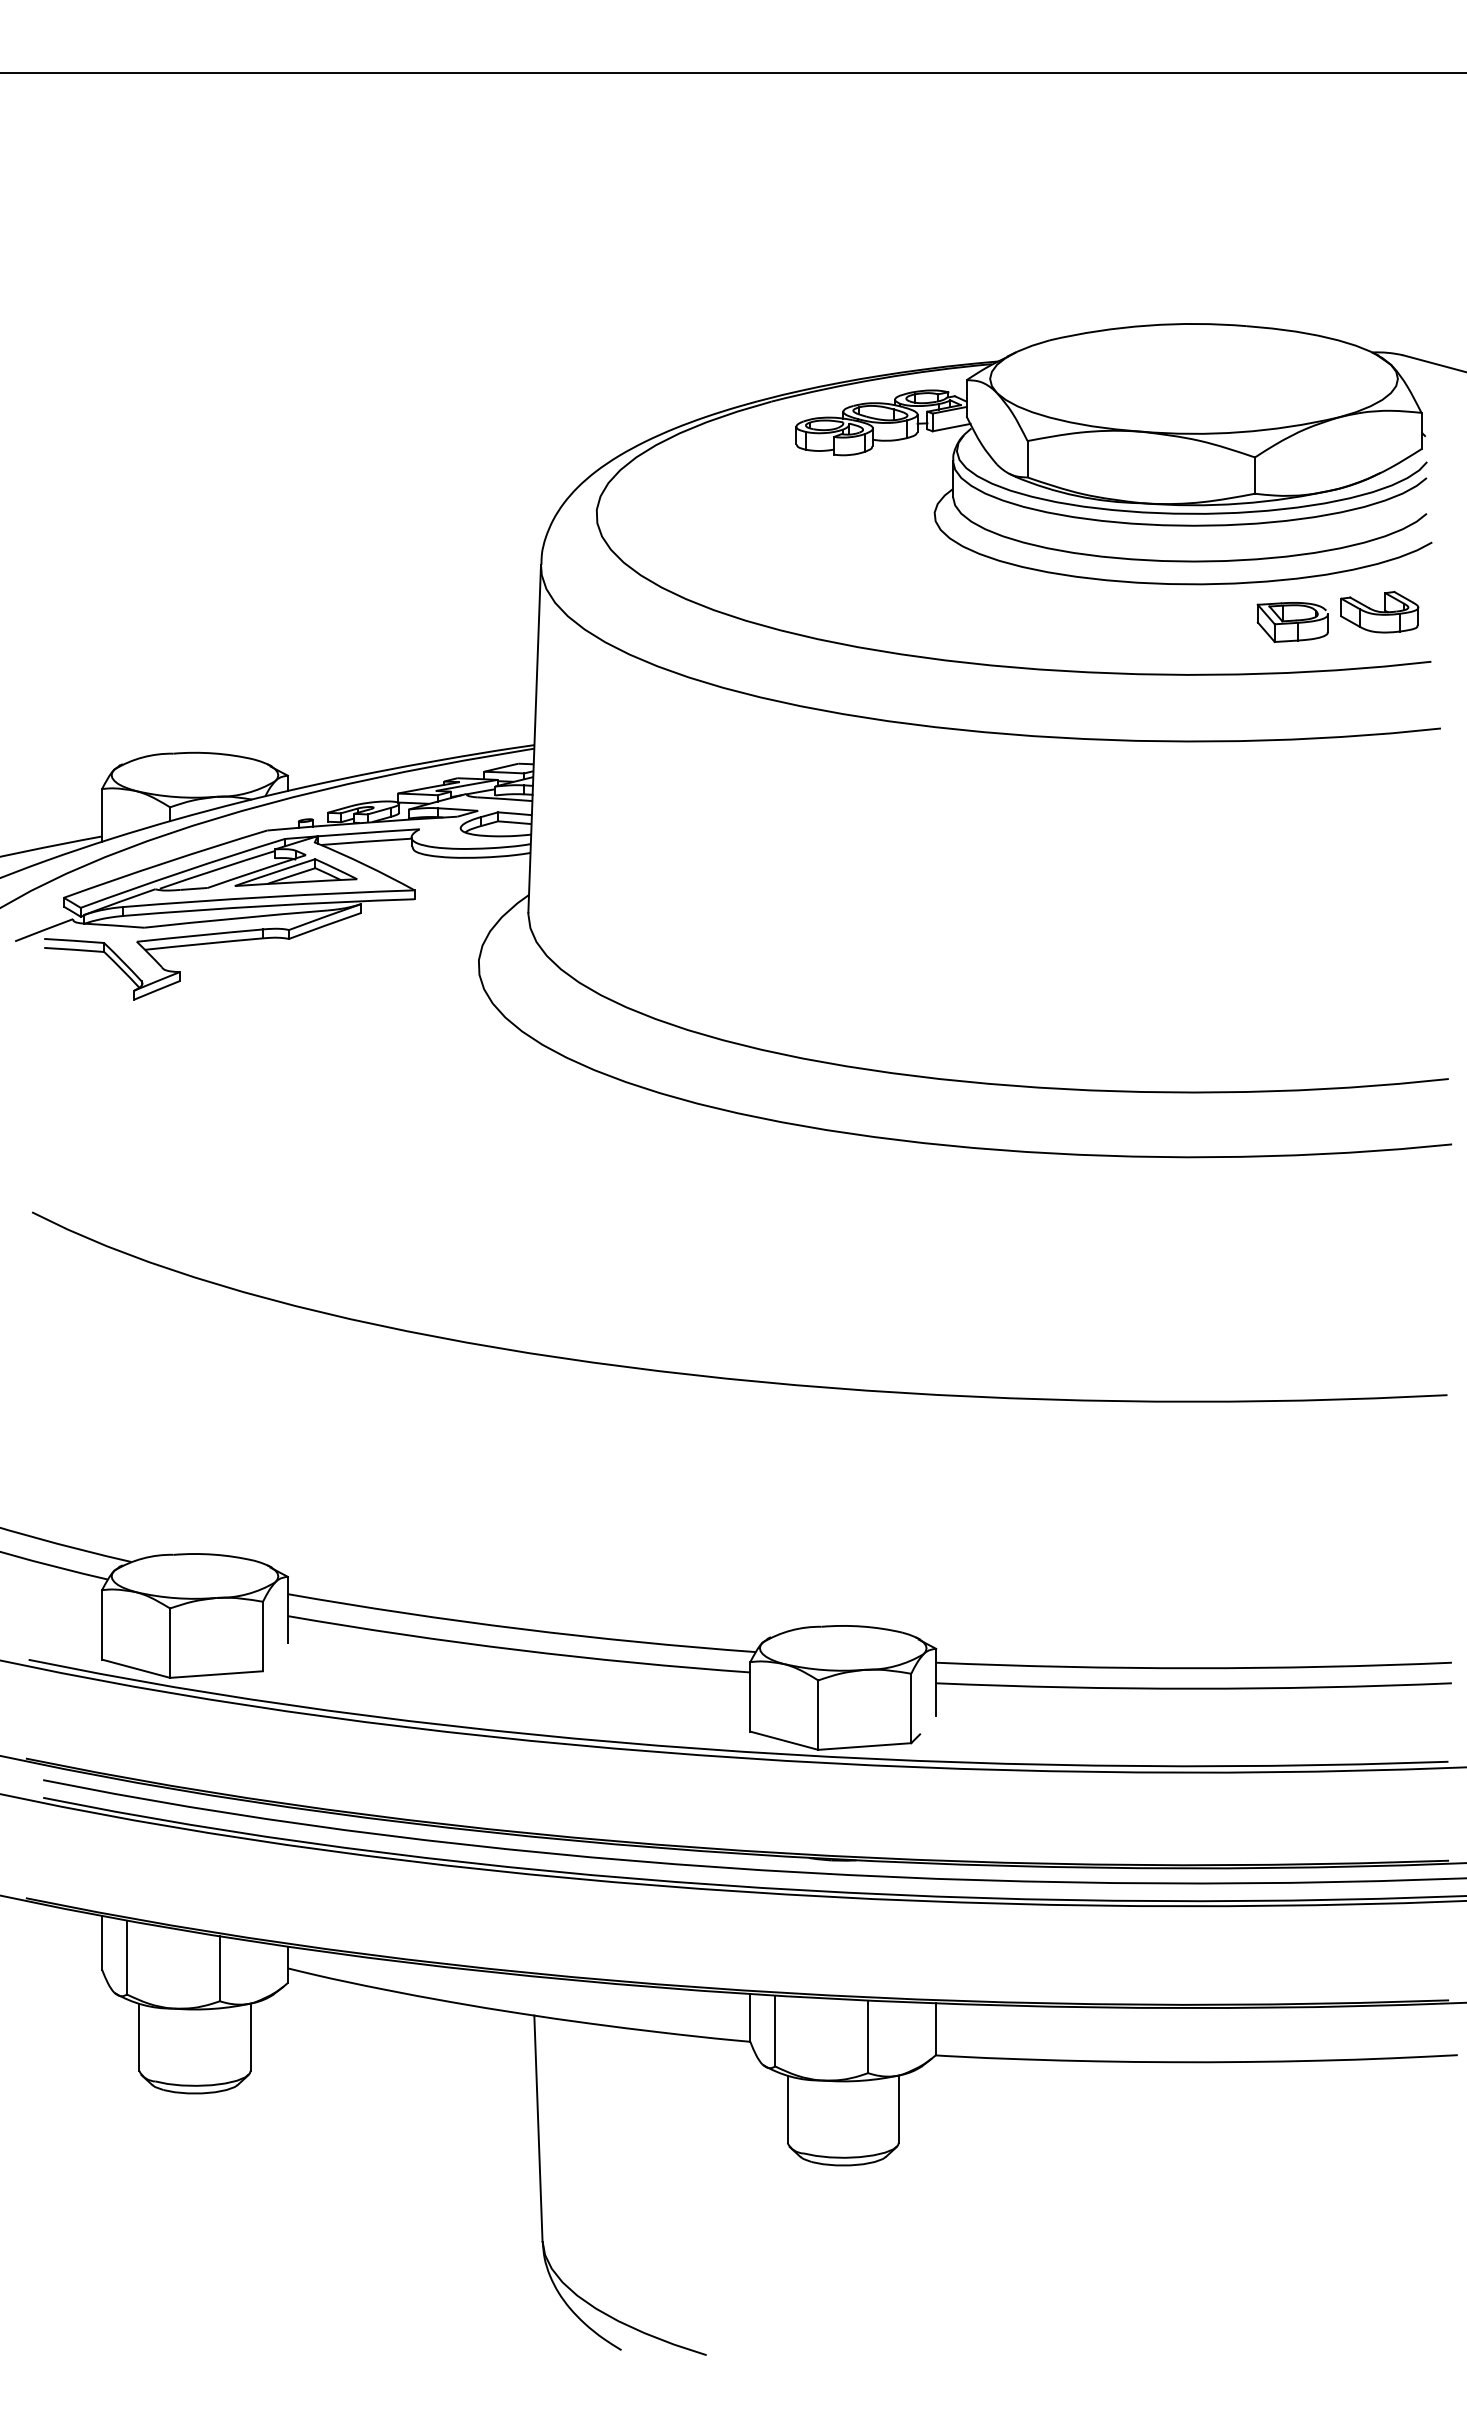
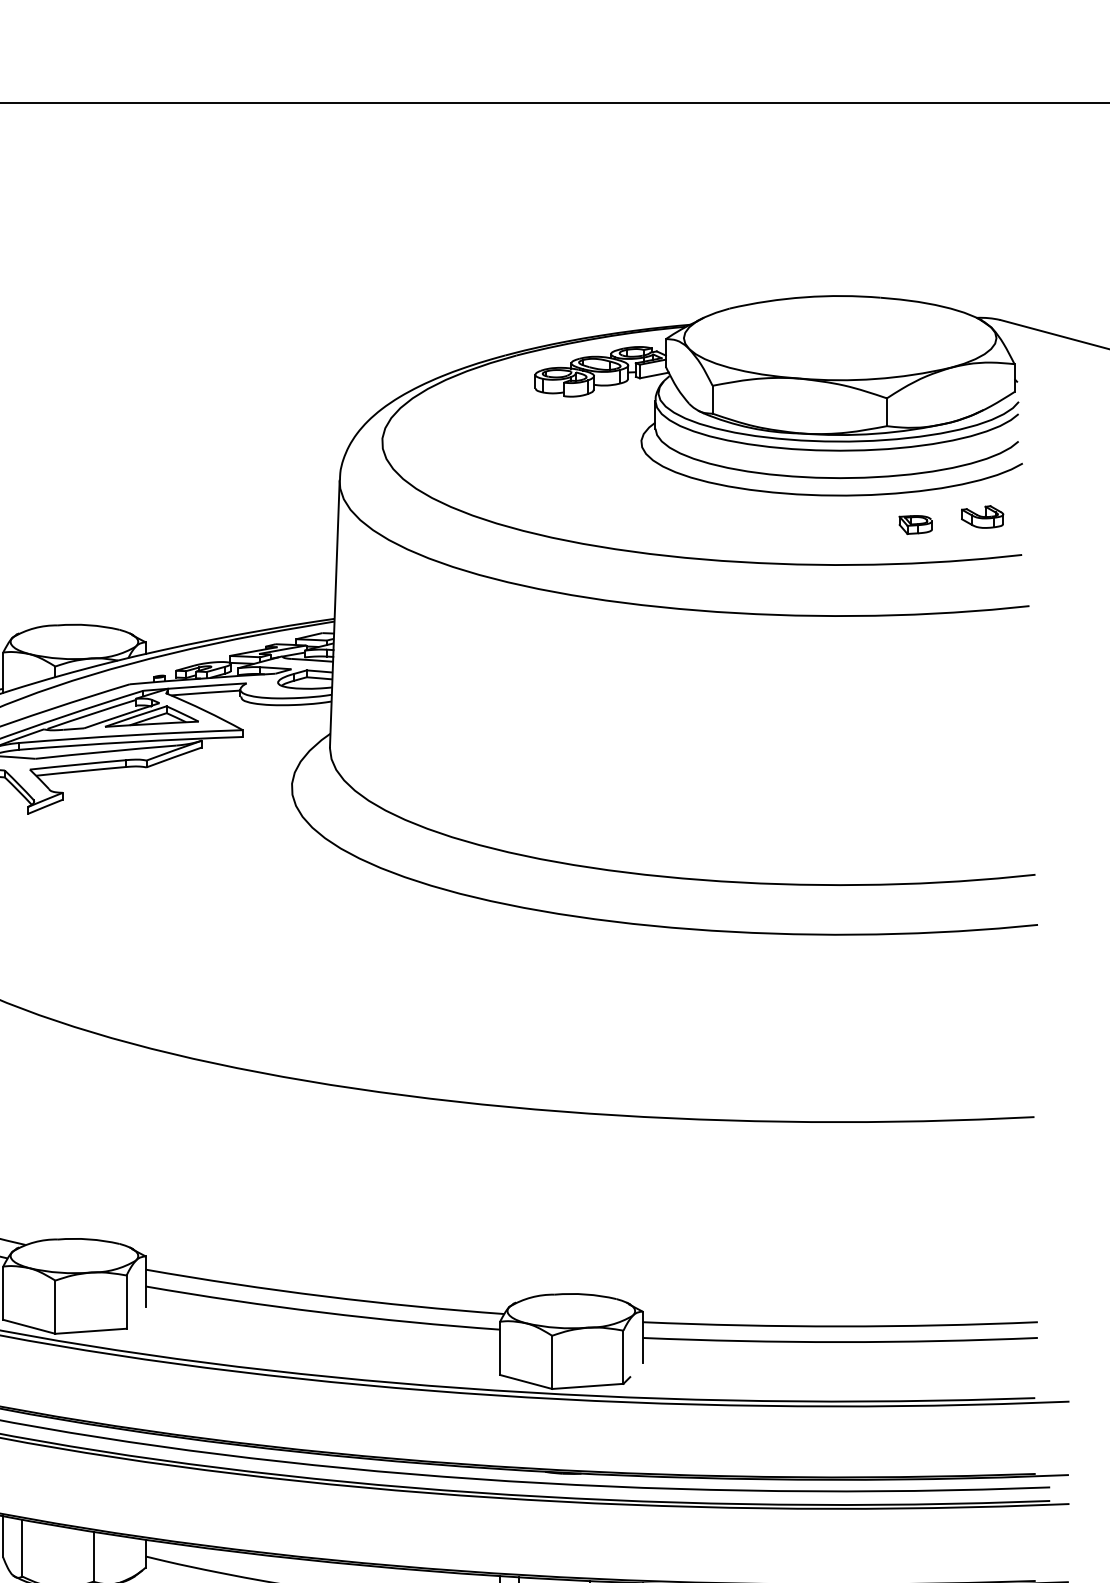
part: (1379, 612) -> (982, 517), size x0.7
part: (1292, 622) -> (915, 524), size x0.6

